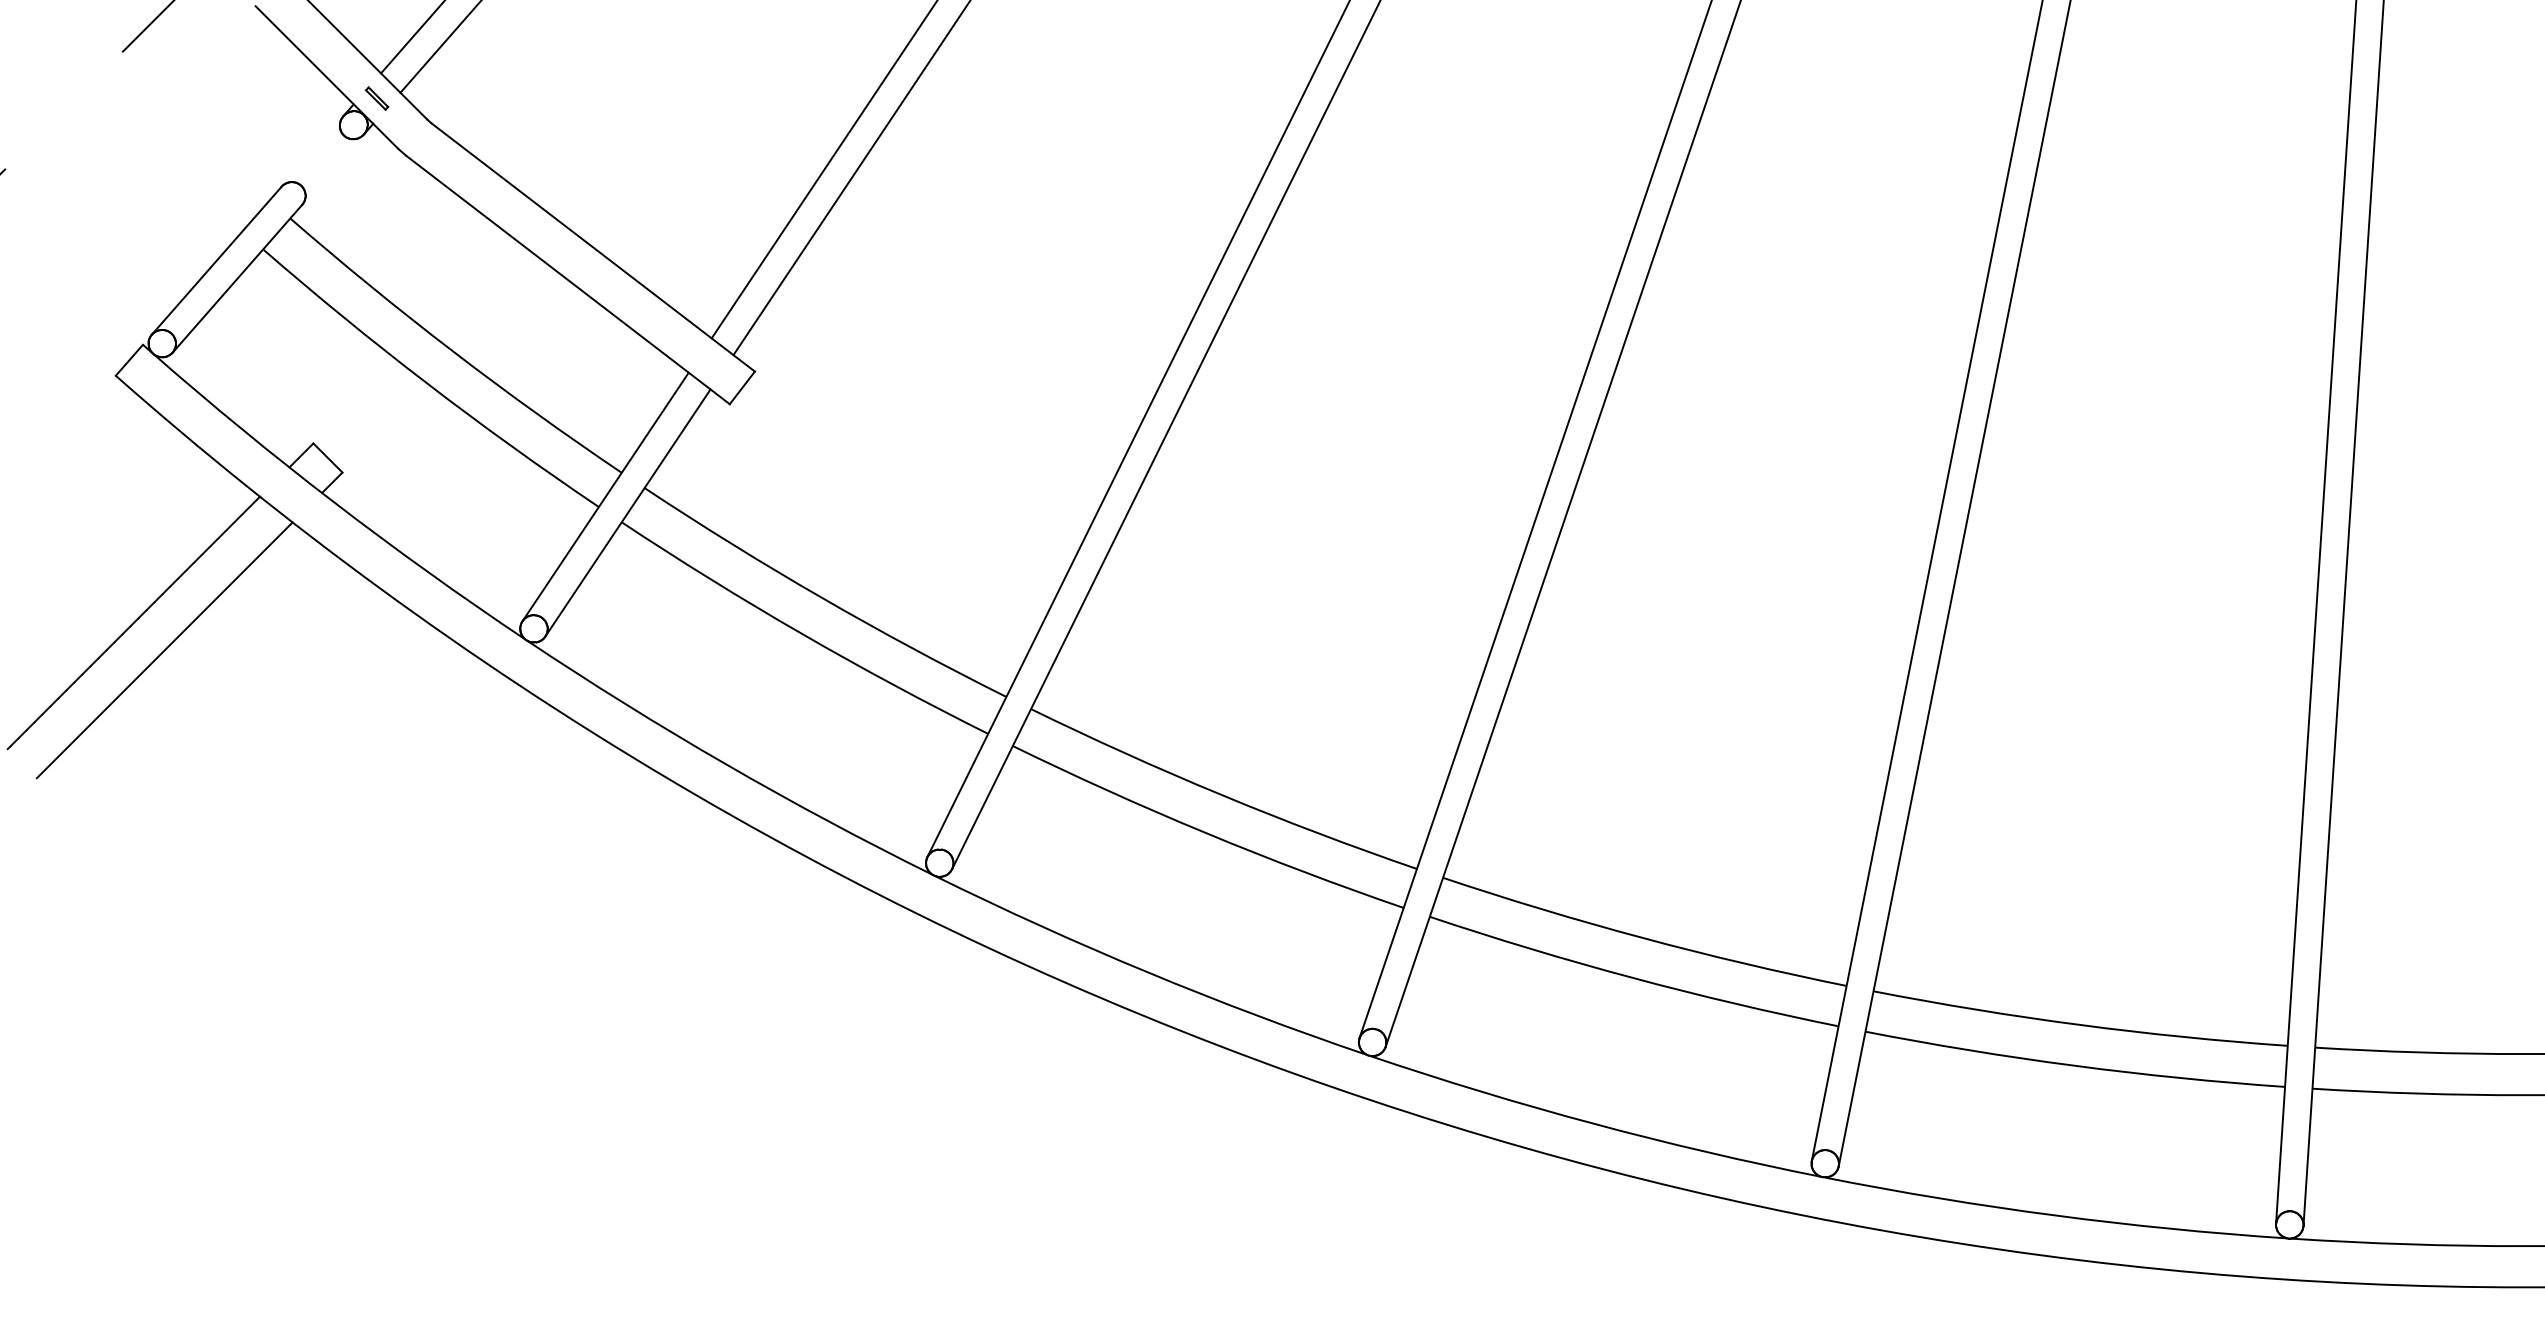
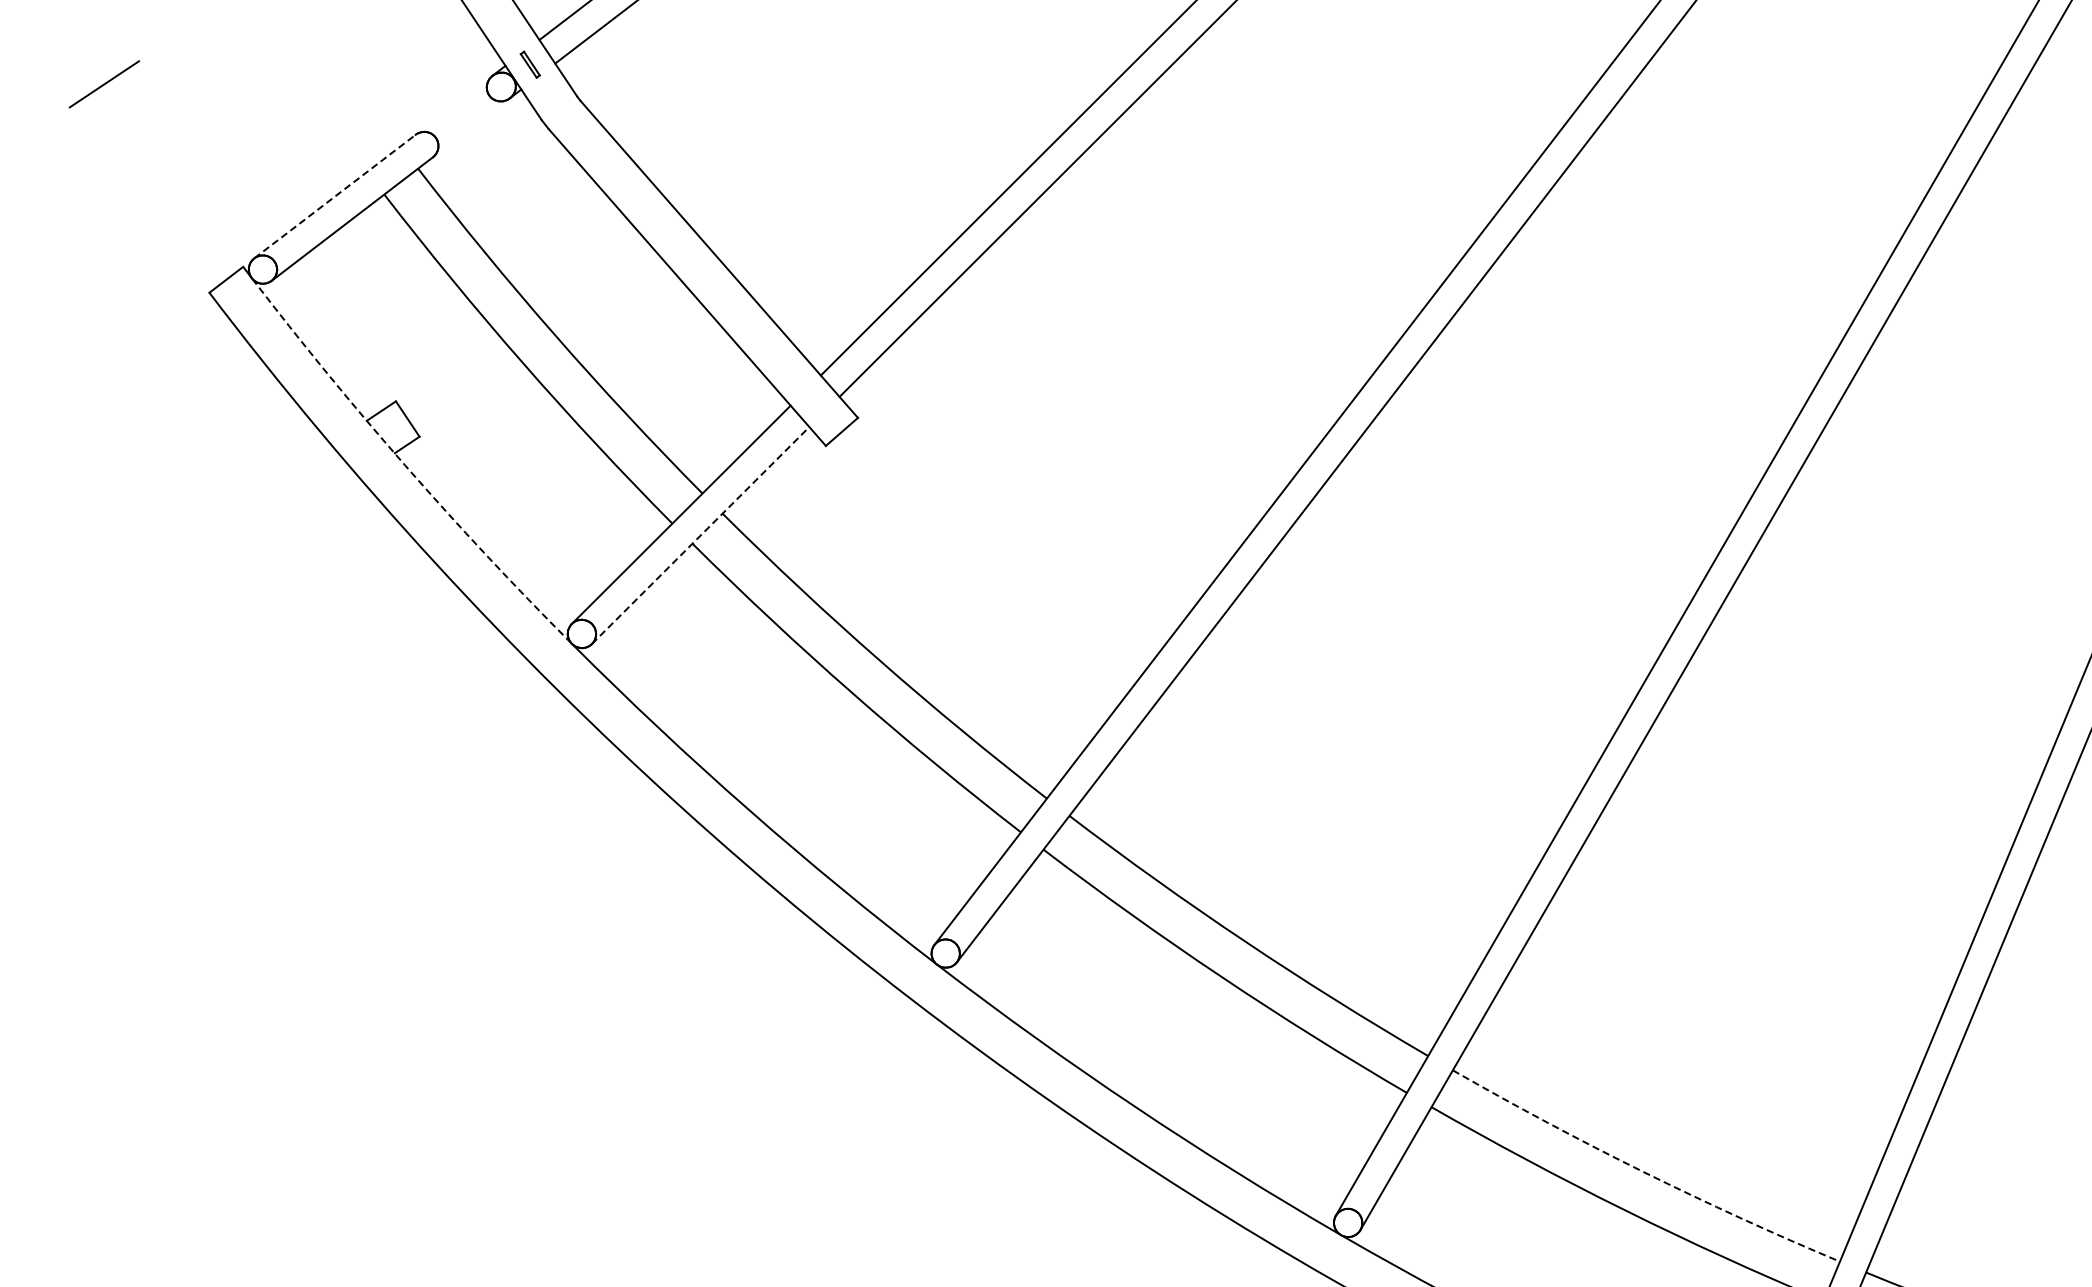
line: (217, 260) -> (335, 196), solid -> dashed
arc: (334, 502) -> (405, 465), solid -> dashed
line: (627, 512) -> (700, 534), solid -> dashed
line: (133, 622) -> (177, 546), removed
line: (164, 650) -> (203, 581), removed
arc: (1643, 938) -> (1643, 1172), solid -> dashed

